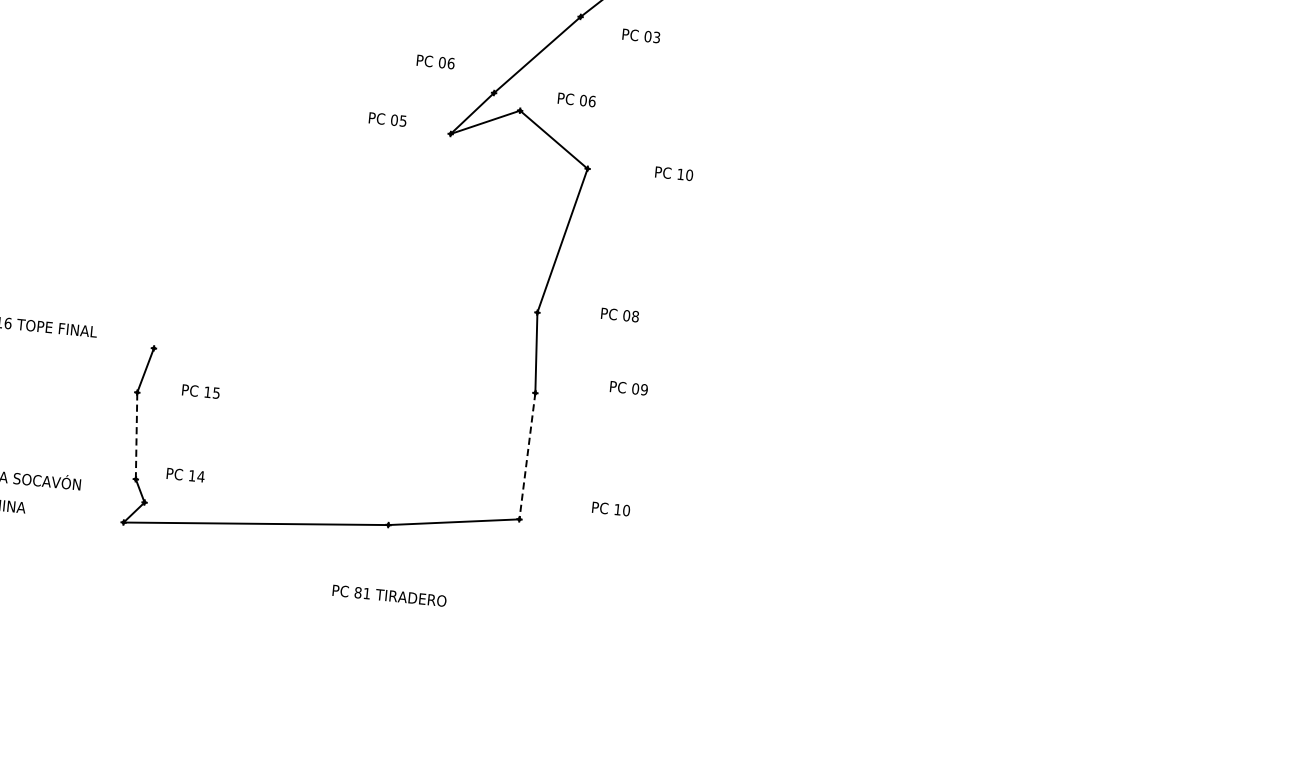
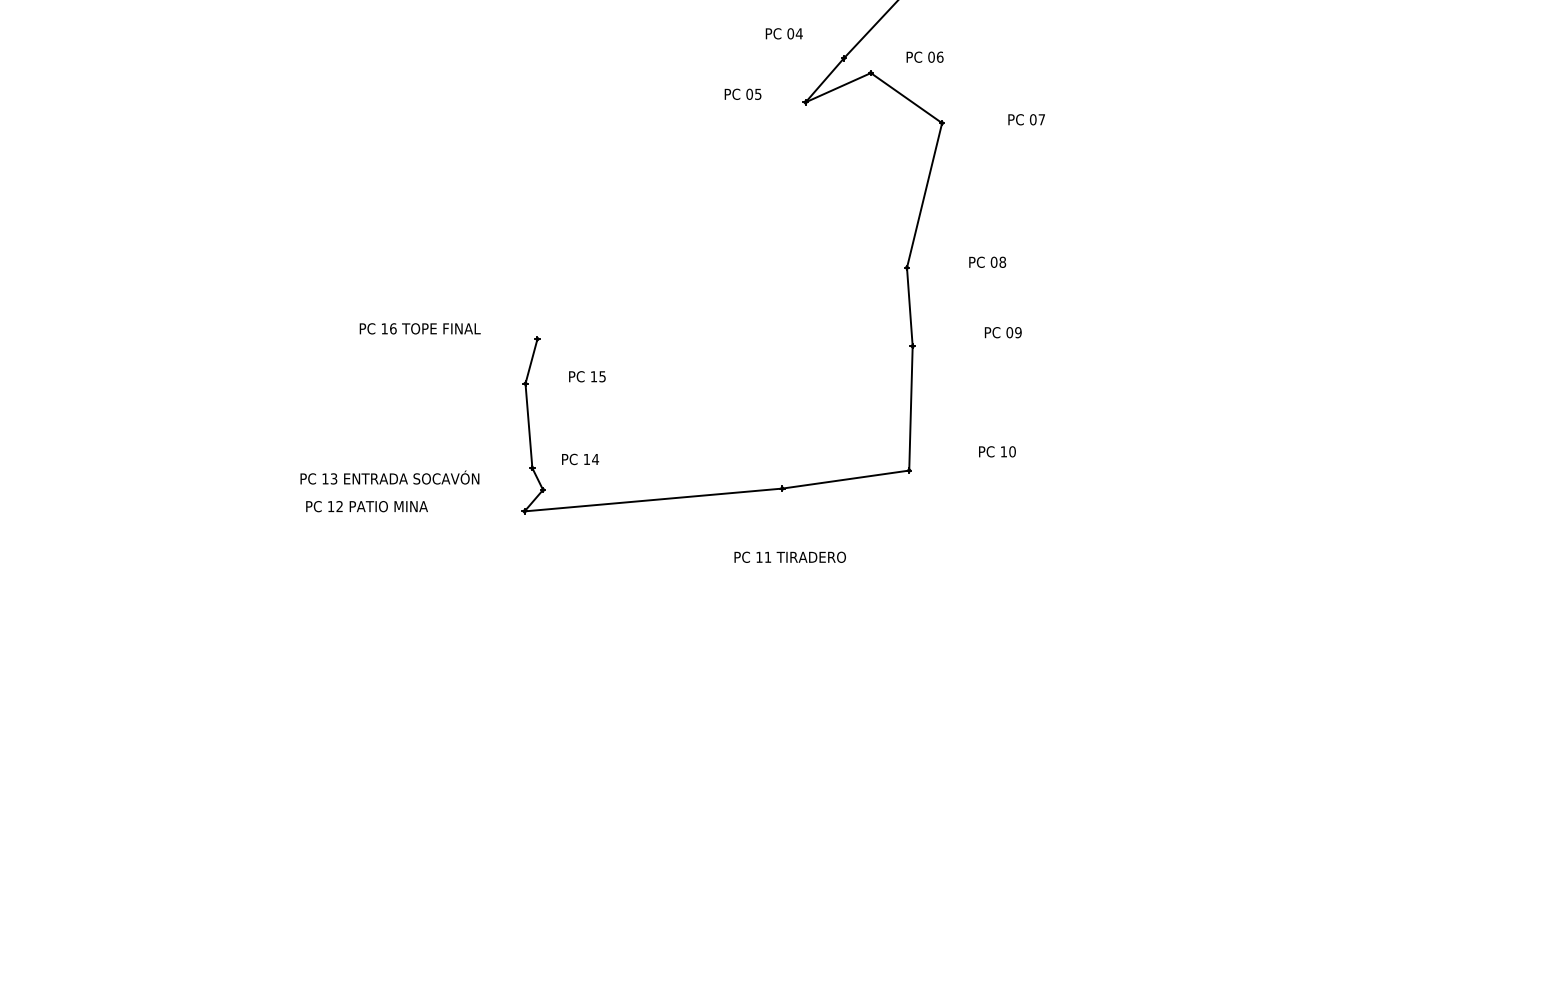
text: (450, 63) -> (798, 33), 06 -> 04
text: (685, 174) -> (1037, 119), 10 -> 07
line: (136, 435) -> (528, 425), dashed -> solid
line: (526, 456) -> (910, 408), dashed -> solid
text: (358, 591) -> (759, 556), 81 -> 11

